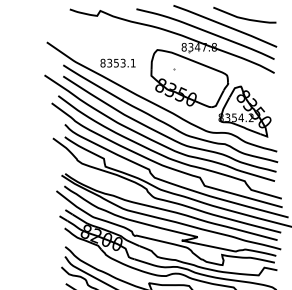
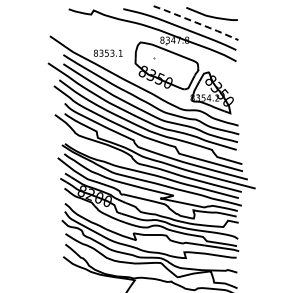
line: (225, 25) -> (196, 22), solid -> dashed

